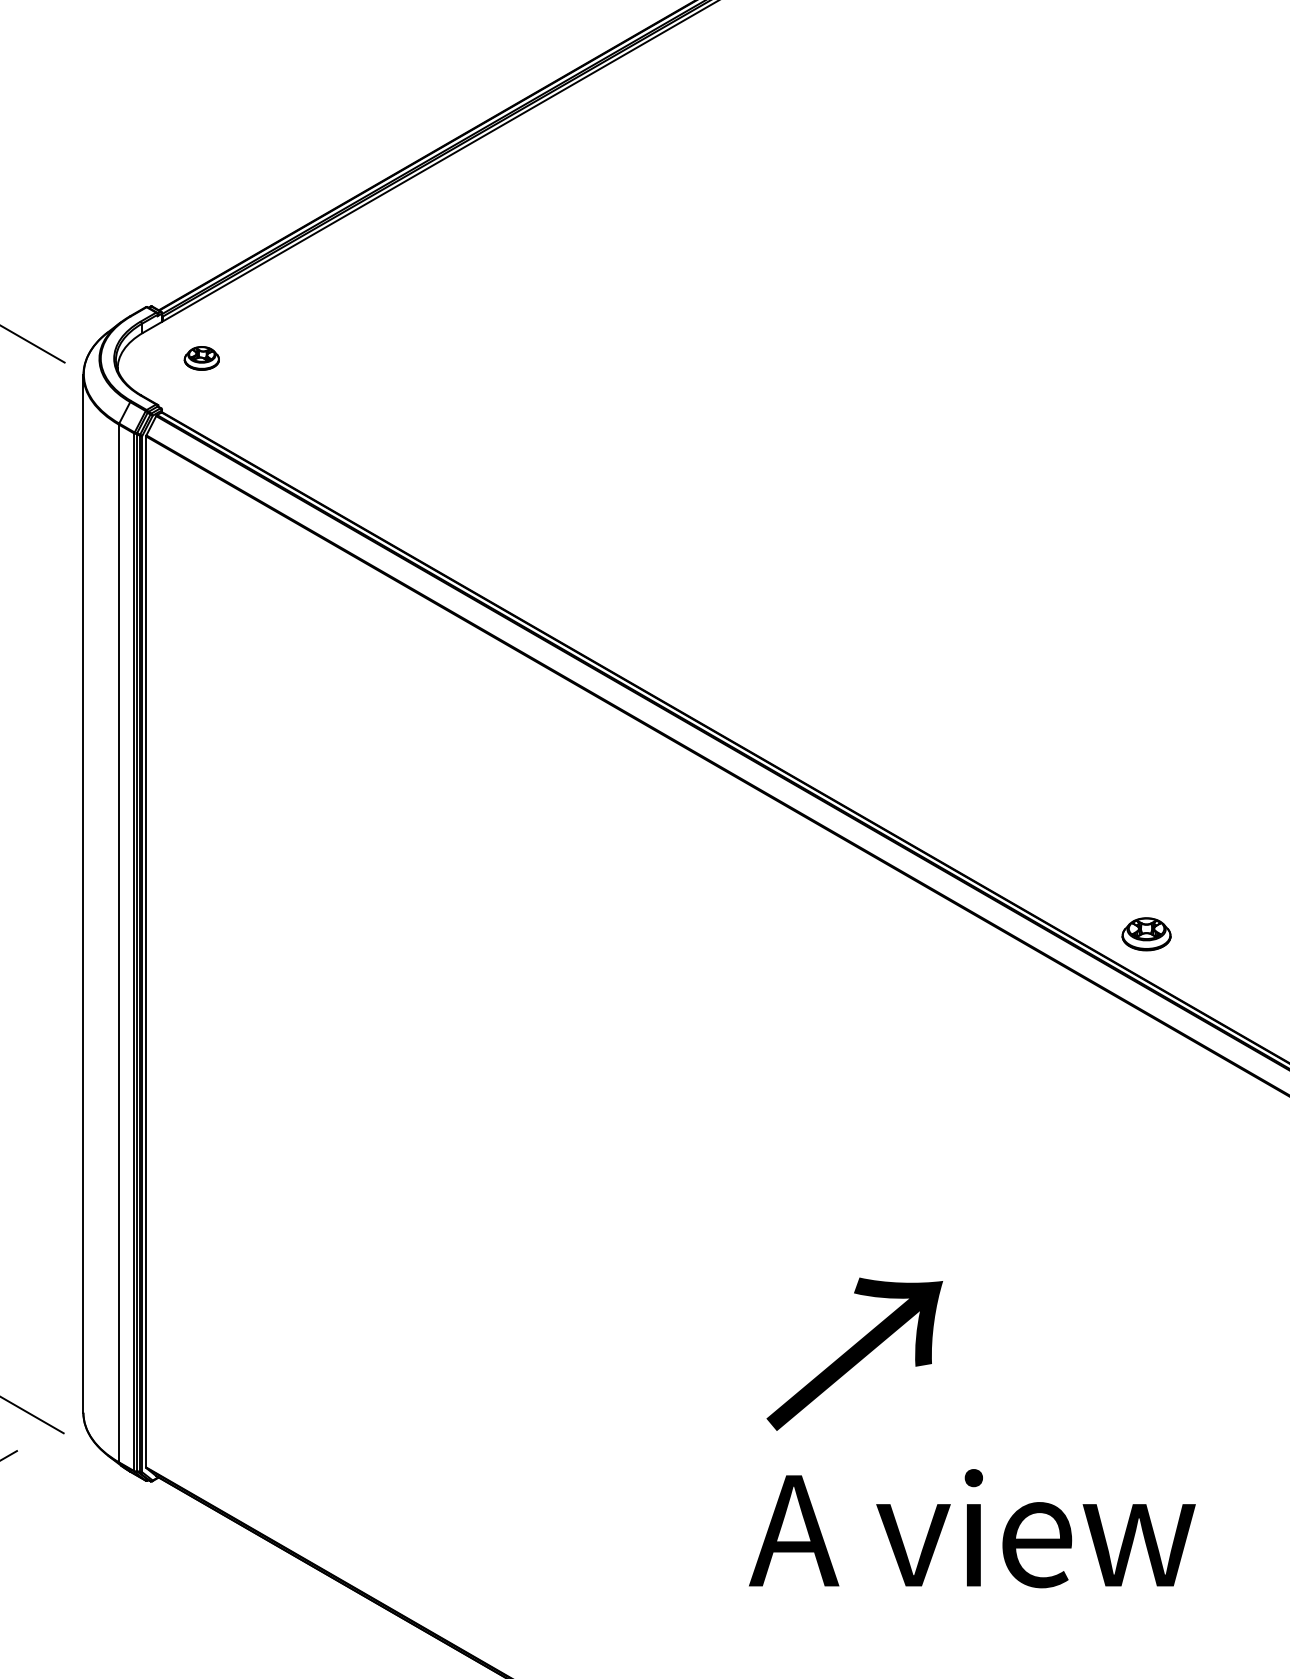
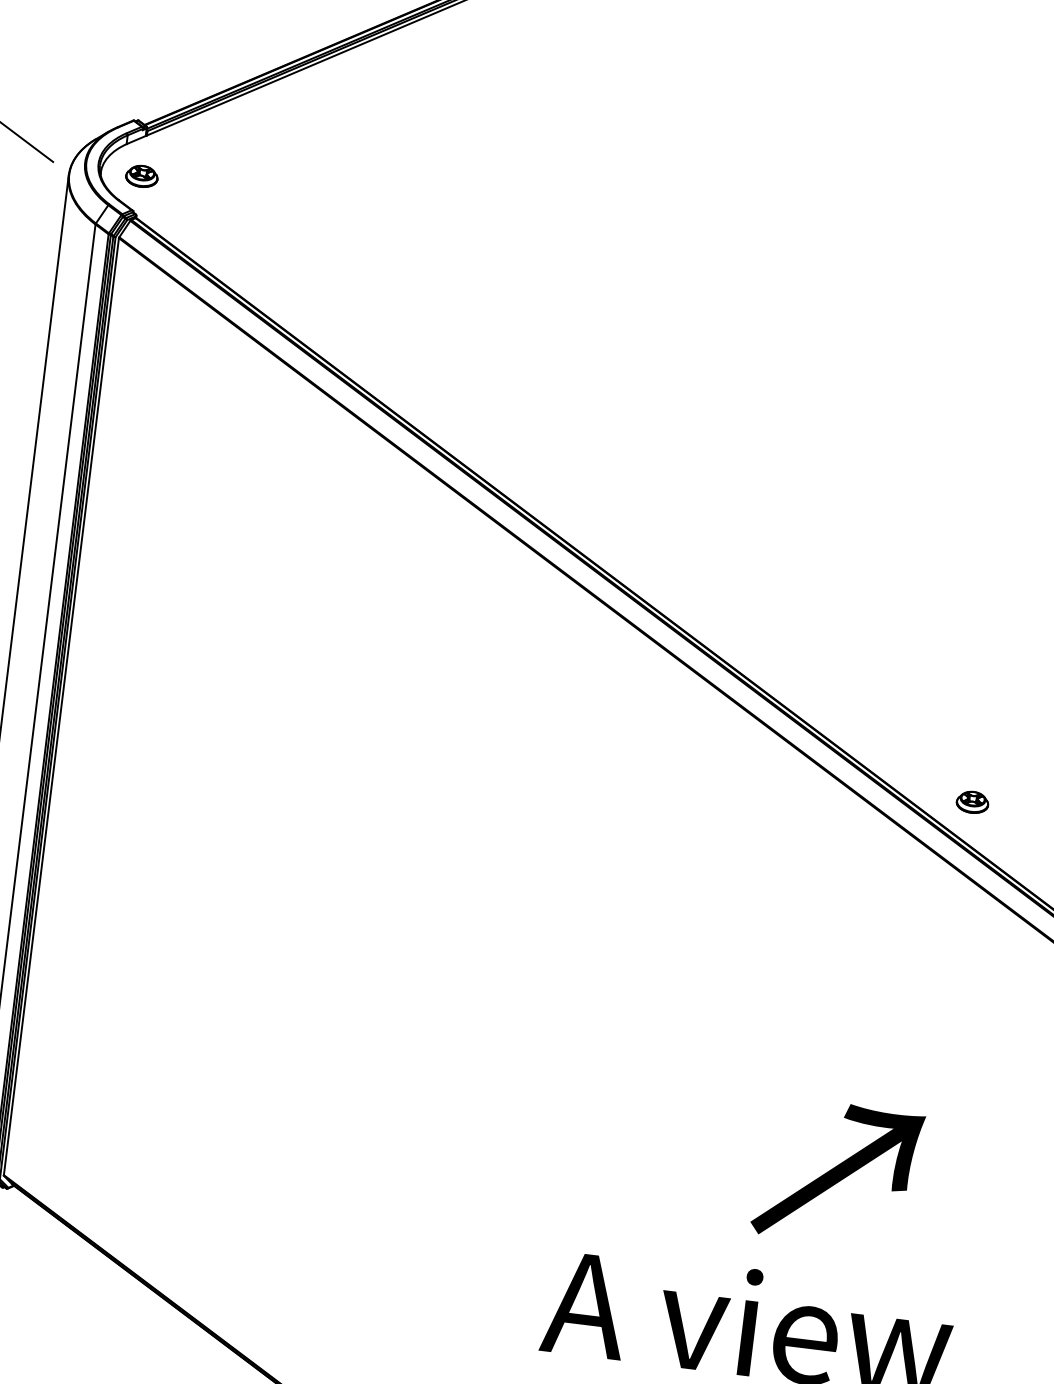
part: (201, 358) -> (141, 176), moved
part: (1146, 934) -> (972, 802), size x0.71
text: (854, 1353) -> (837, 1172), moved

